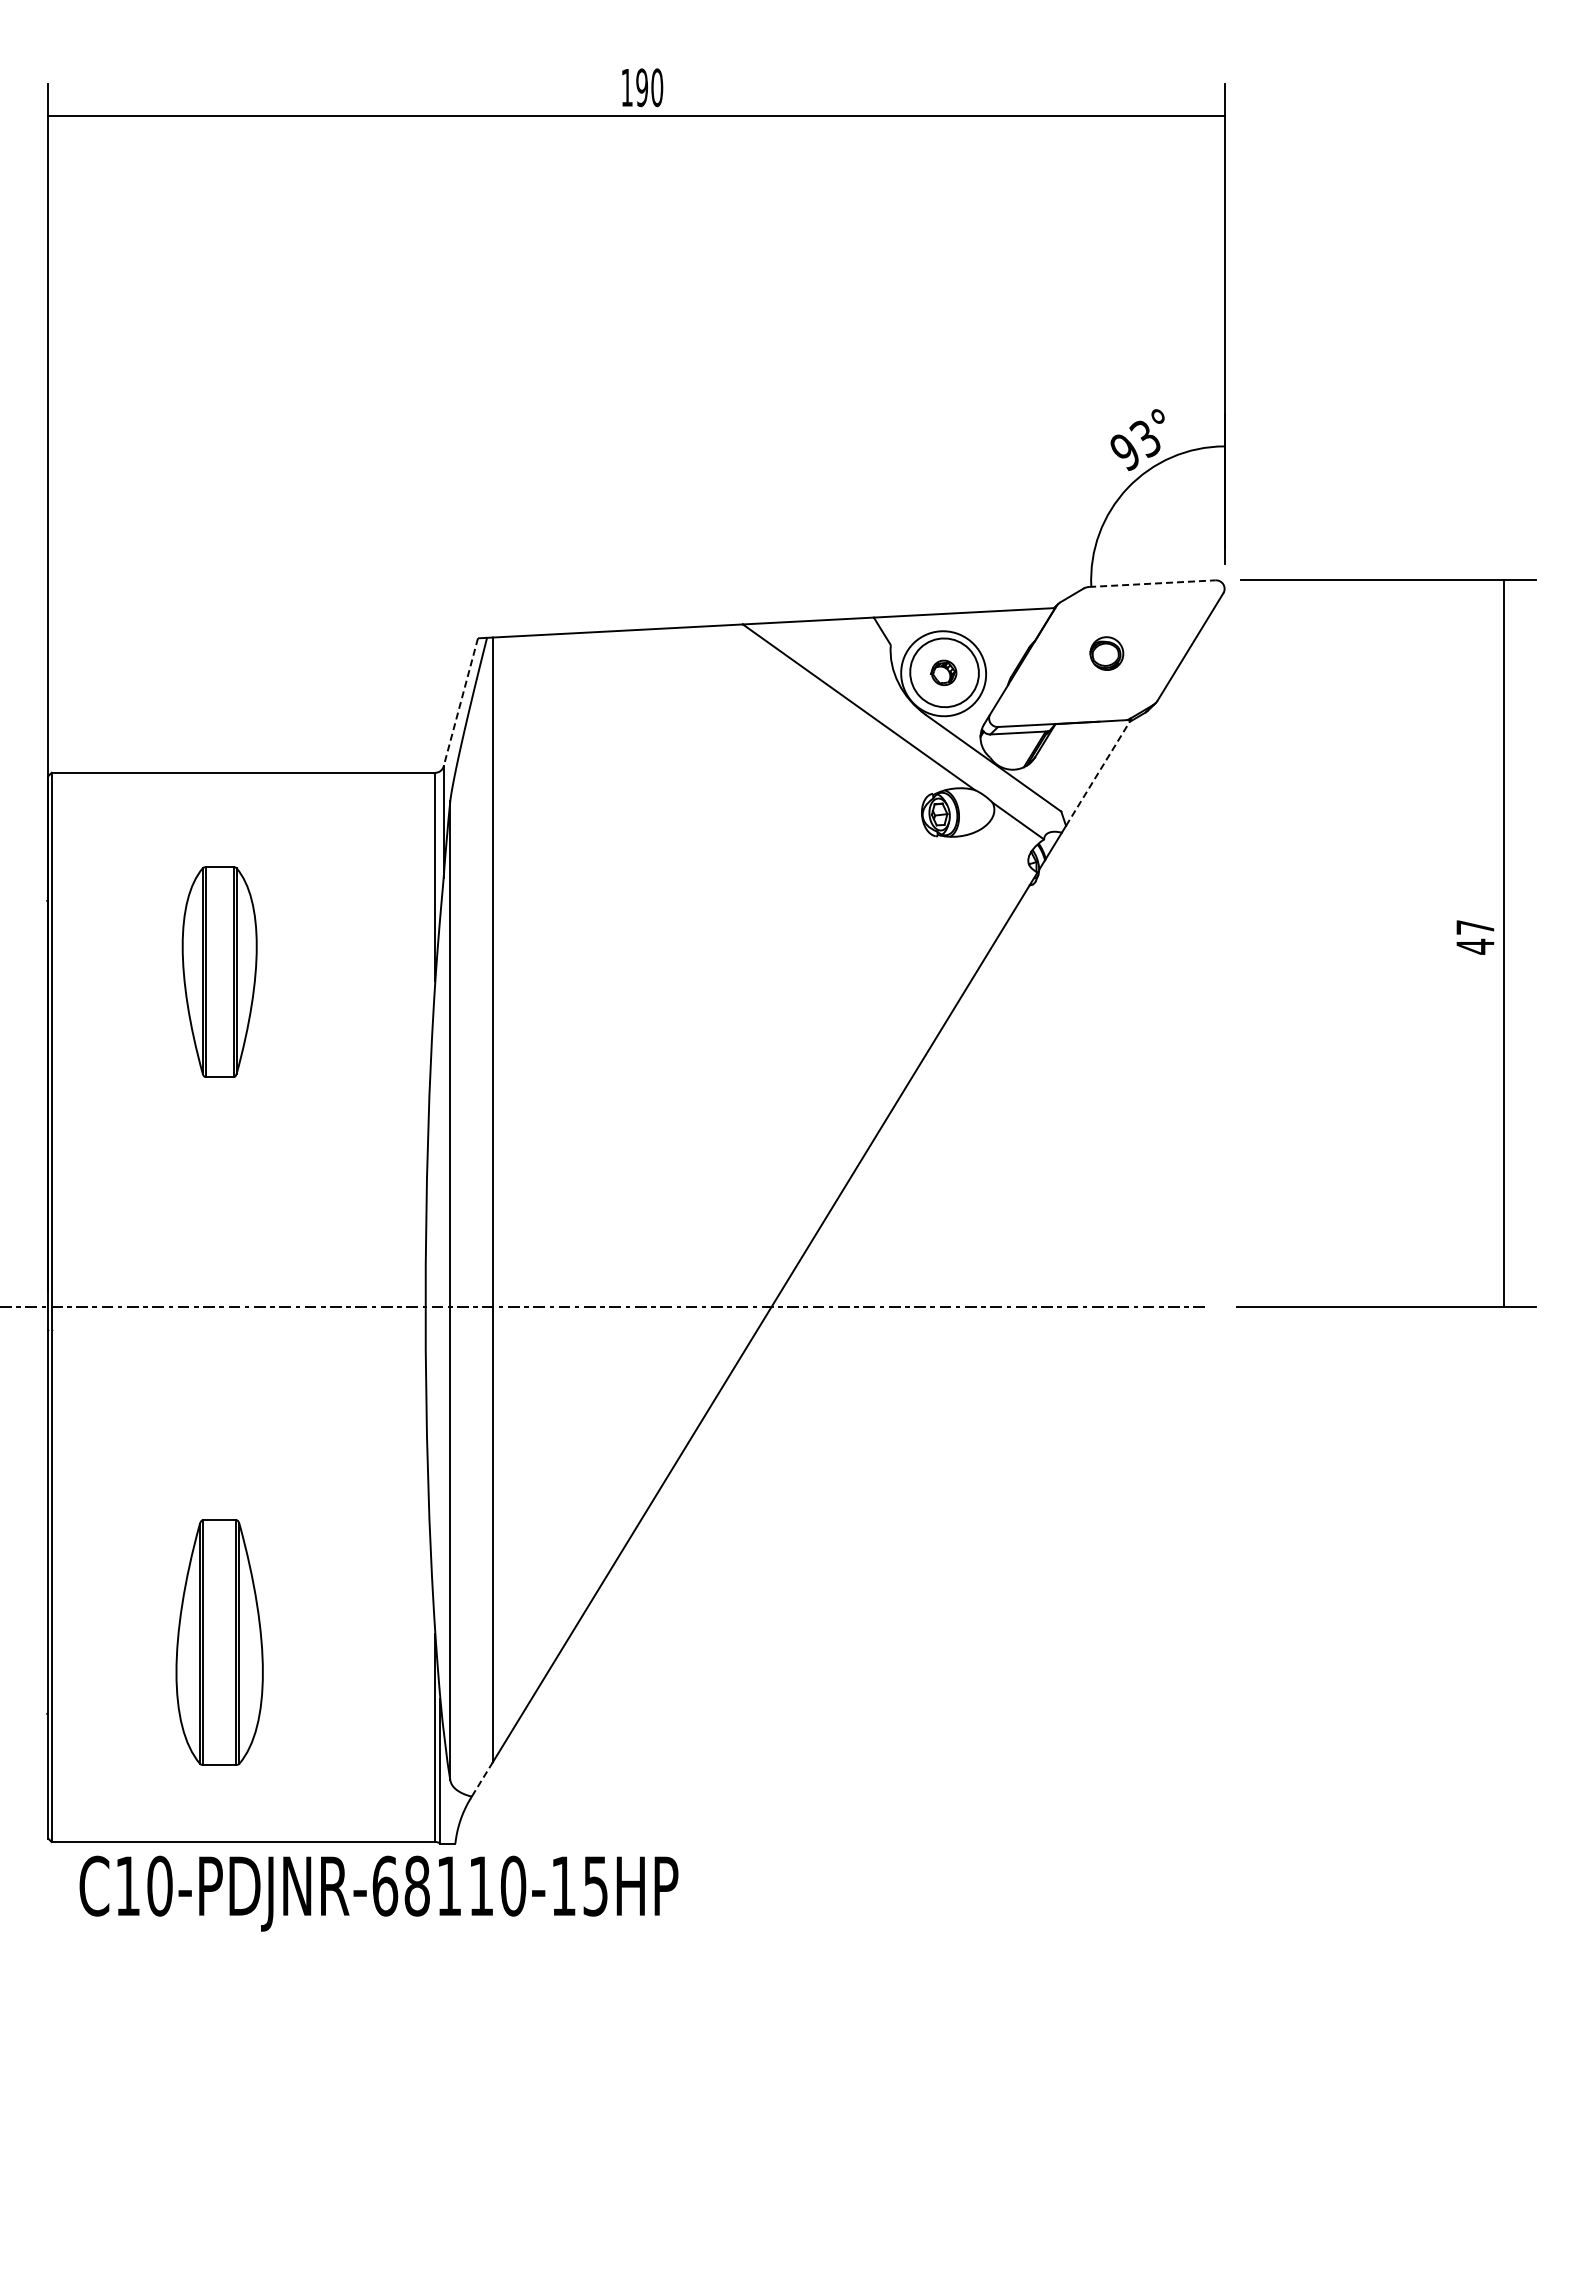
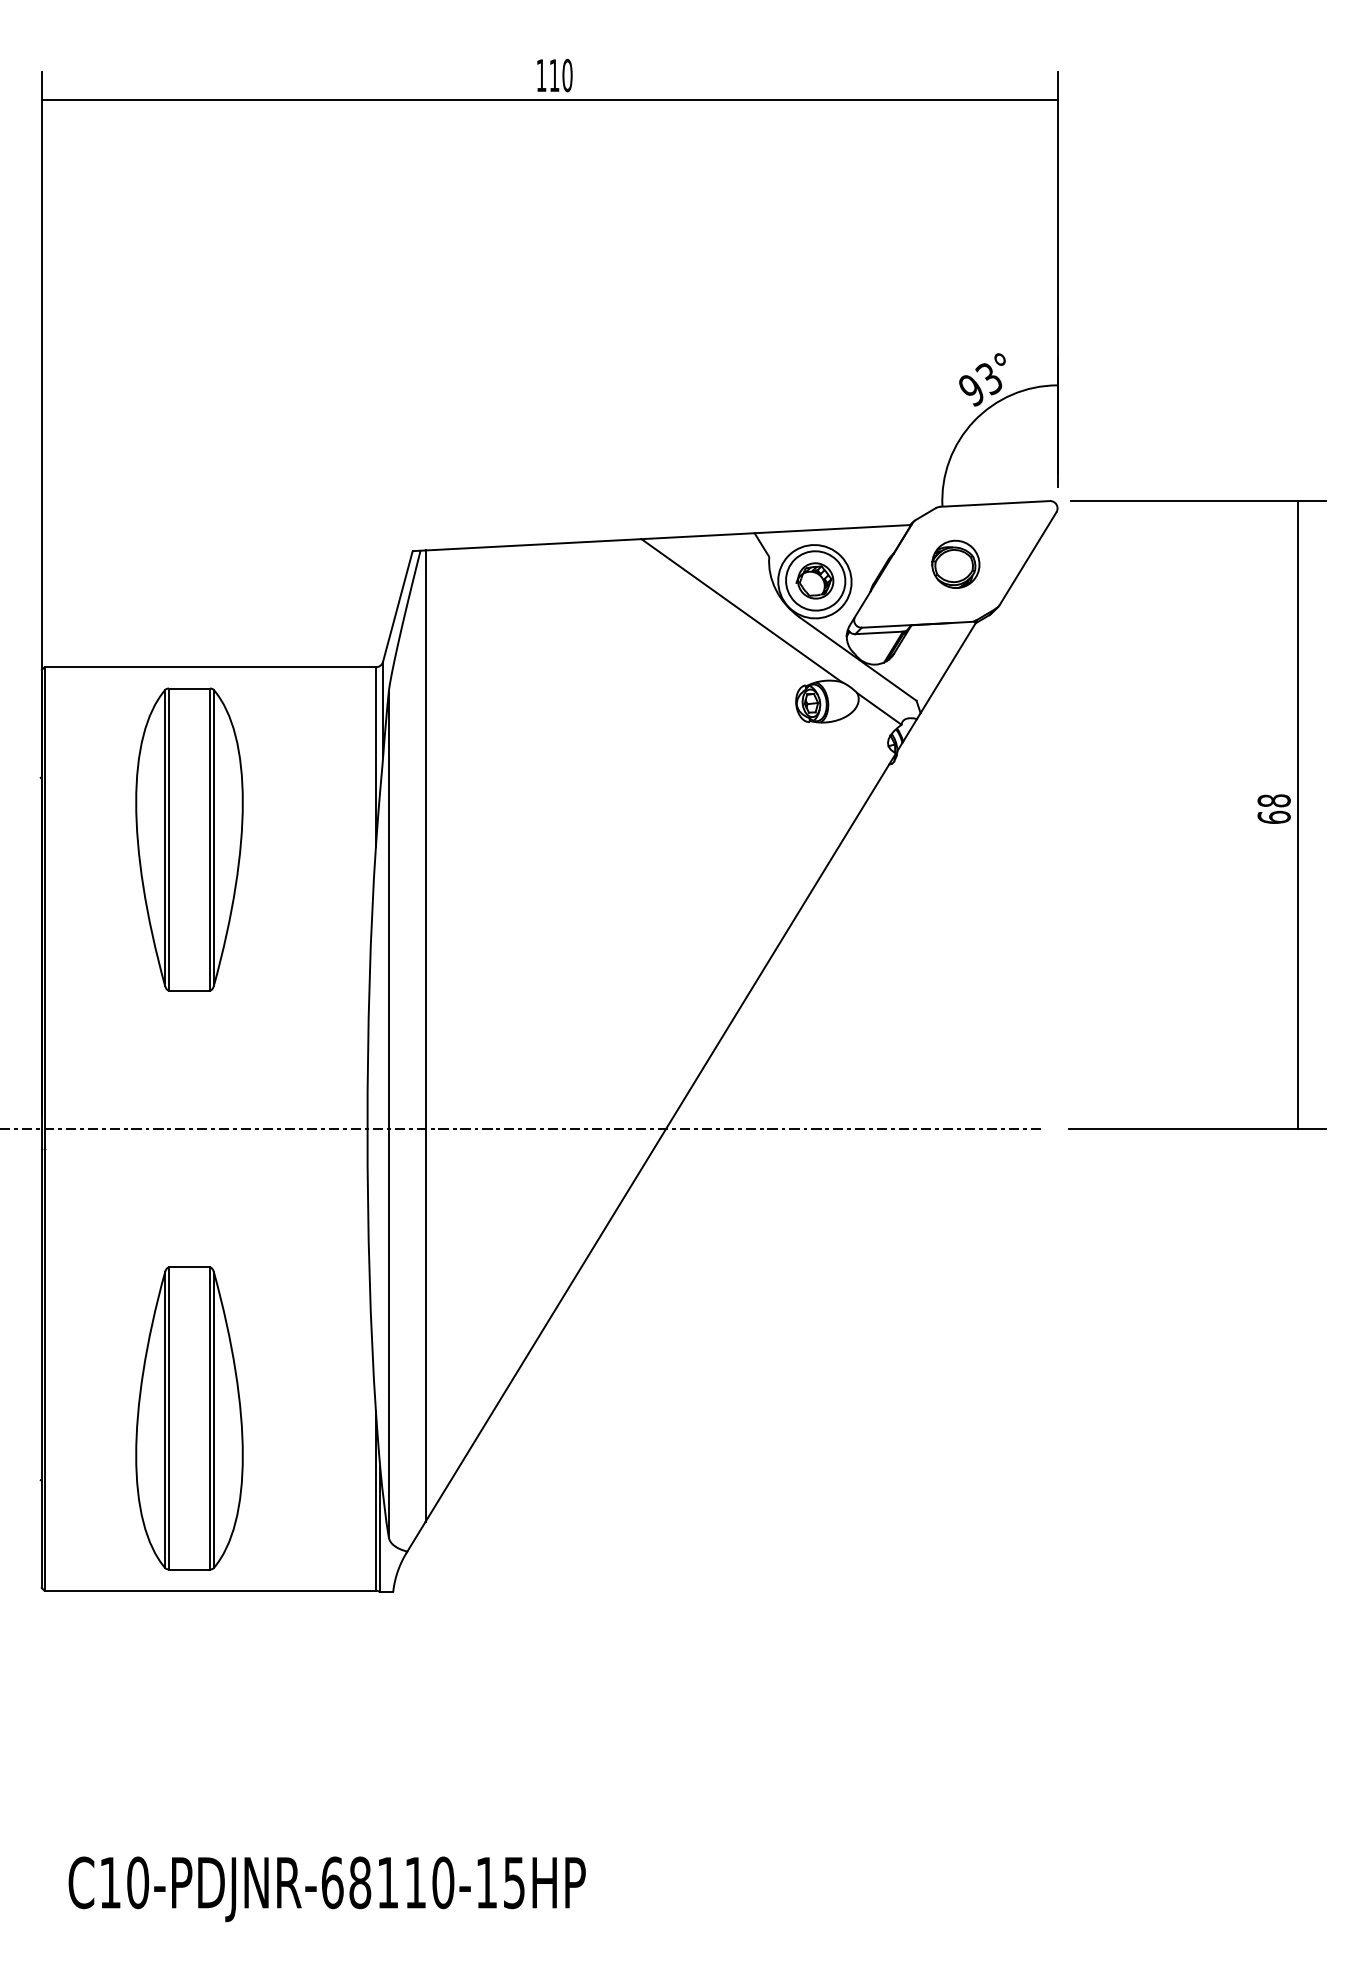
text: (642, 87) -> (554, 75), 190 -> 110
line: (1152, 583) -> (995, 503), dashed -> solid
part: (1106, 653) -> (955, 564), size x1.67
part: (943, 672) -> (814, 580), size x1.67
line: (460, 702) -> (397, 606), dashed -> solid
line: (1098, 772) -> (948, 667), dashed -> solid
text: (1475, 936) -> (1274, 808), 47 -> 68
part: (219, 971) -> (189, 838), size x1.67
part: (219, 1642) -> (189, 1418), size x1.43
line: (482, 1779) -> (416, 1536), dashed -> solid
text: (378, 1893) -> (326, 1889), moved

